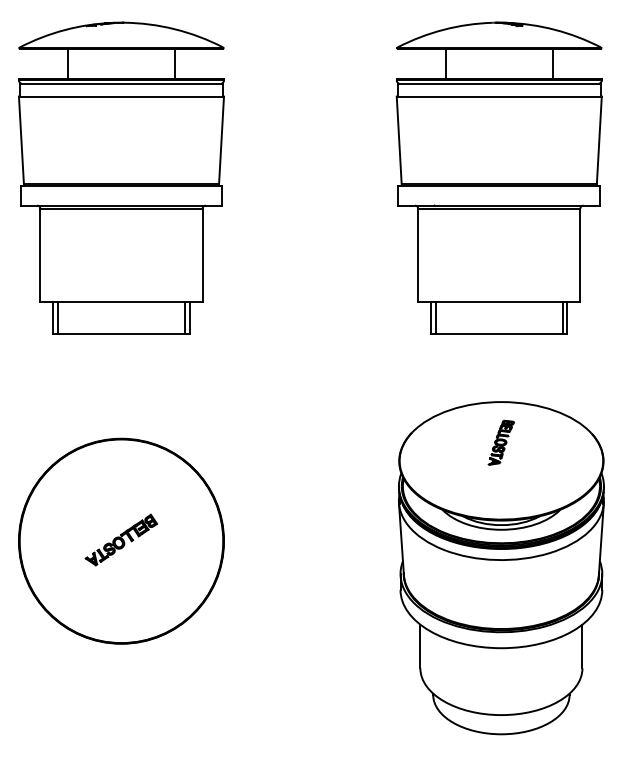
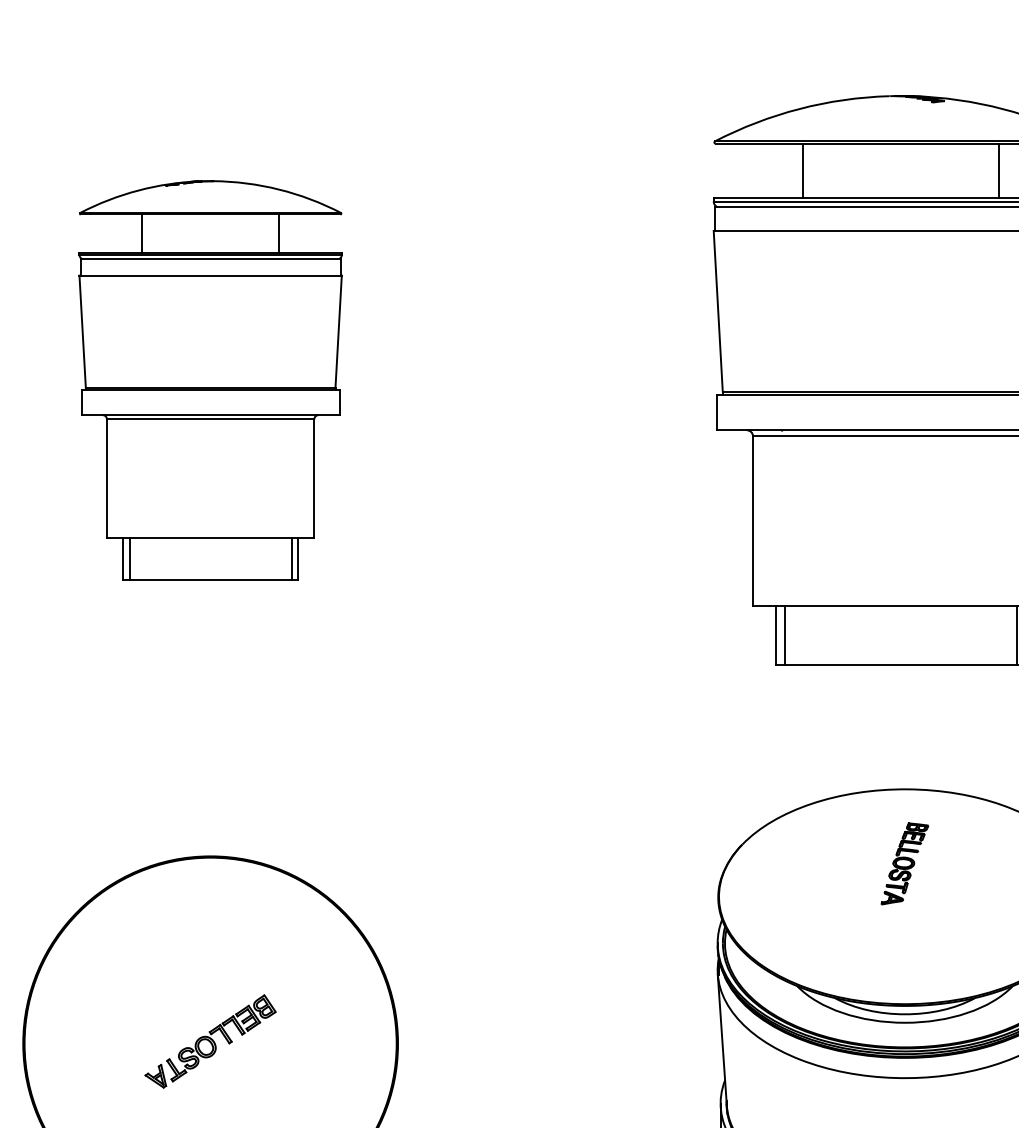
part: (121, 177) -> (210, 378), size x0.7

